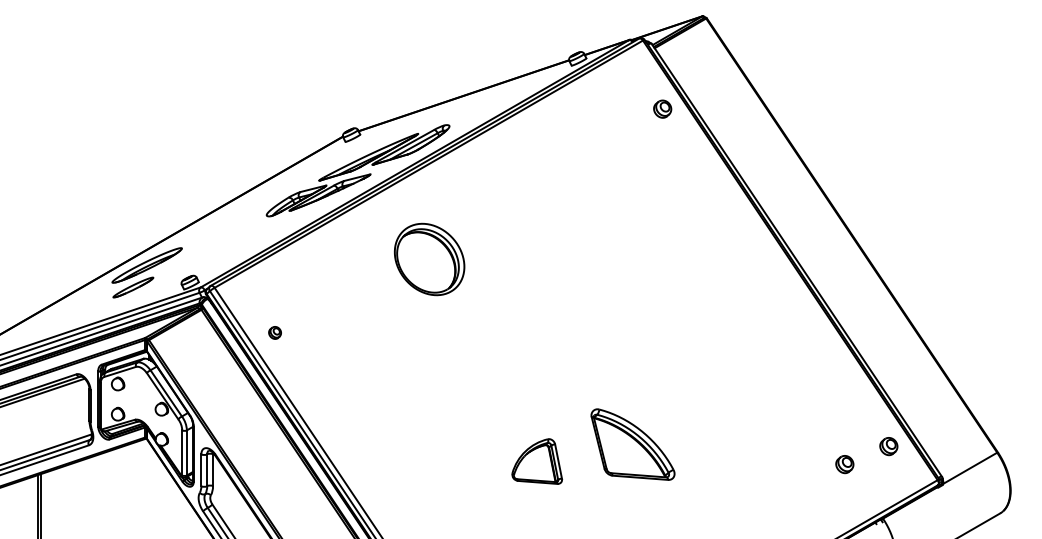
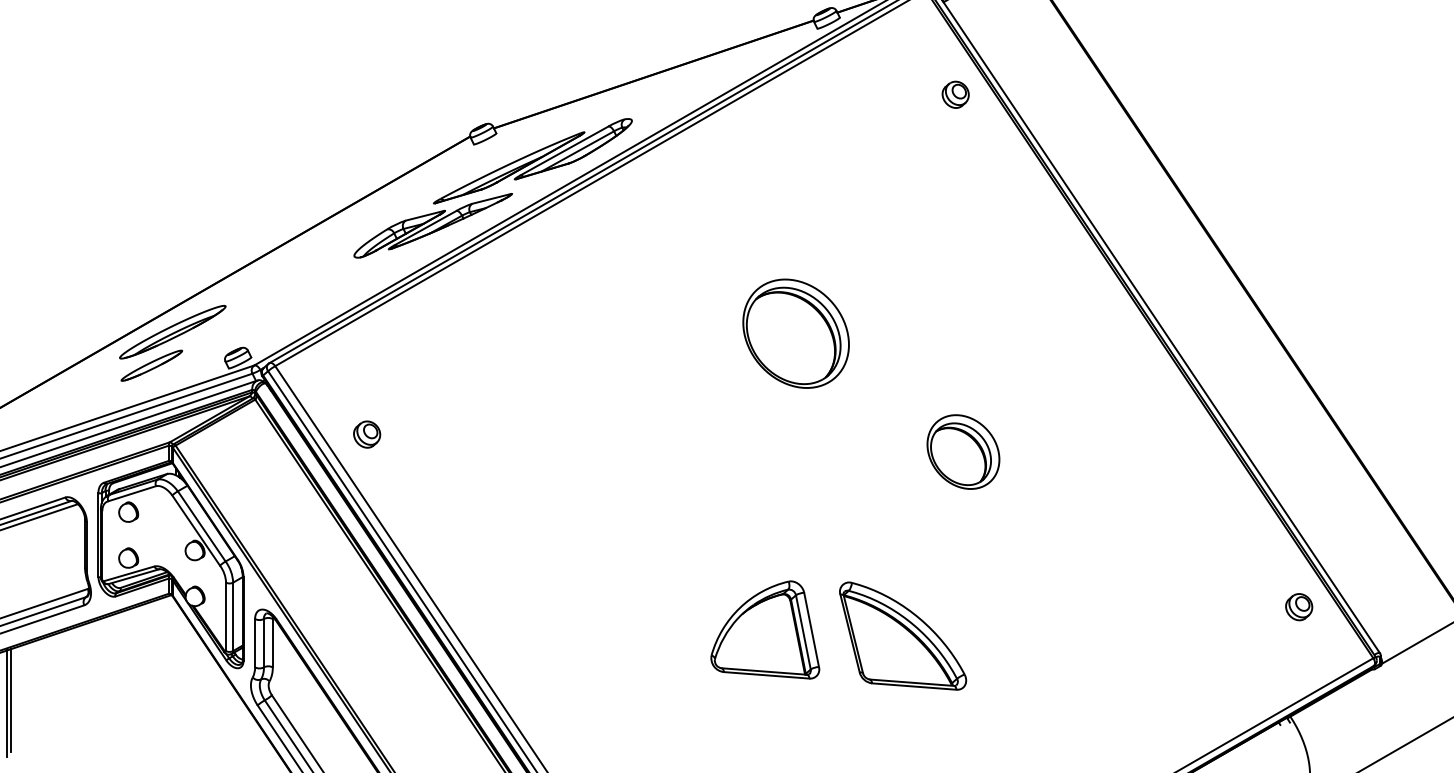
part: (429, 259) -> (795, 333), moved
part: (274, 332) -> (366, 433), size x1.43
part: (667, 344) -> (963, 452), added
part: (632, 444) -> (902, 635), moved
part: (536, 461) -> (764, 629), size x1.43
part: (844, 464) -> (1231, 634), removed

